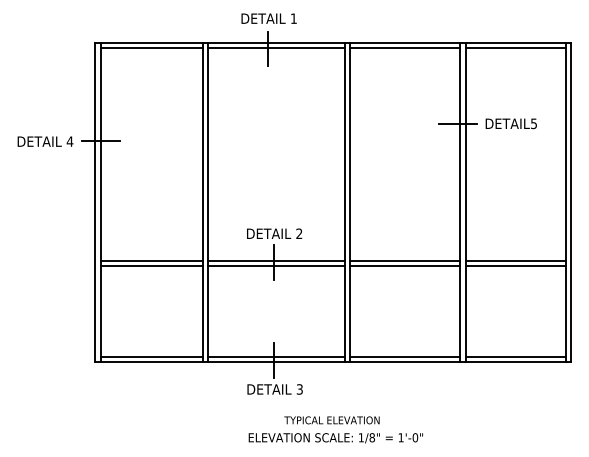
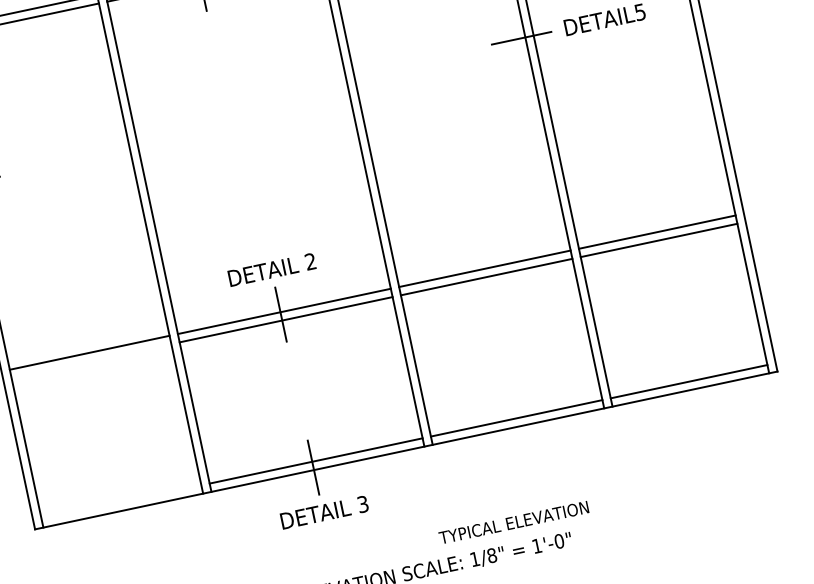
line: (151, 266) -> (90, 361), removed
line: (151, 356) -> (120, 502), removed
text: (331, 420) -> (513, 523), moved

